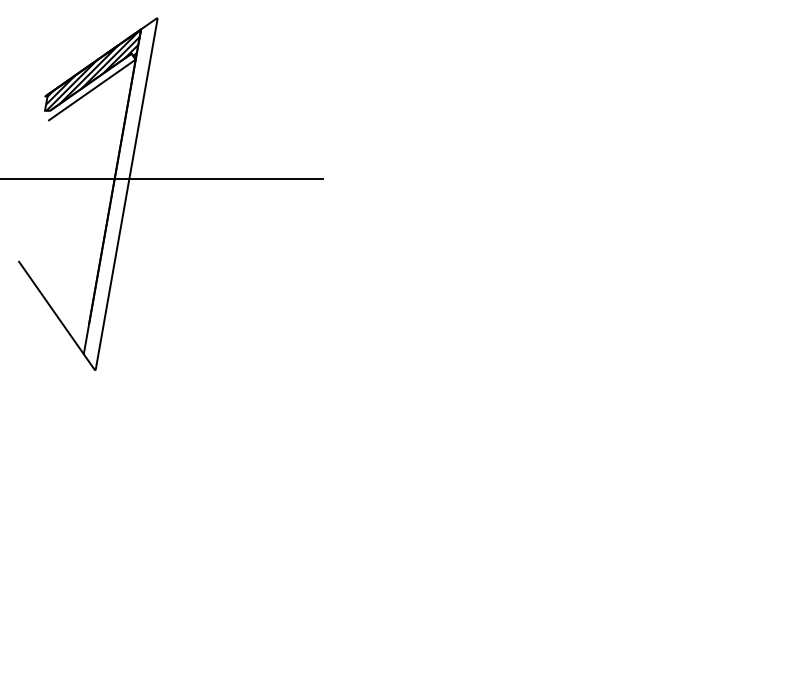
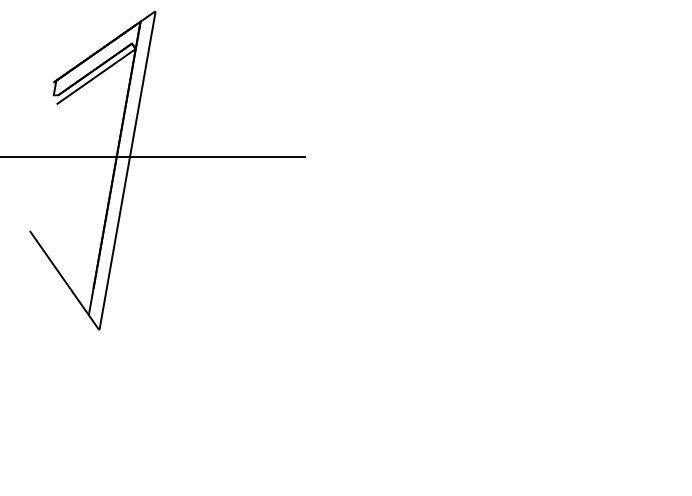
hatch: (93, 69) -> (97, 57), removed

